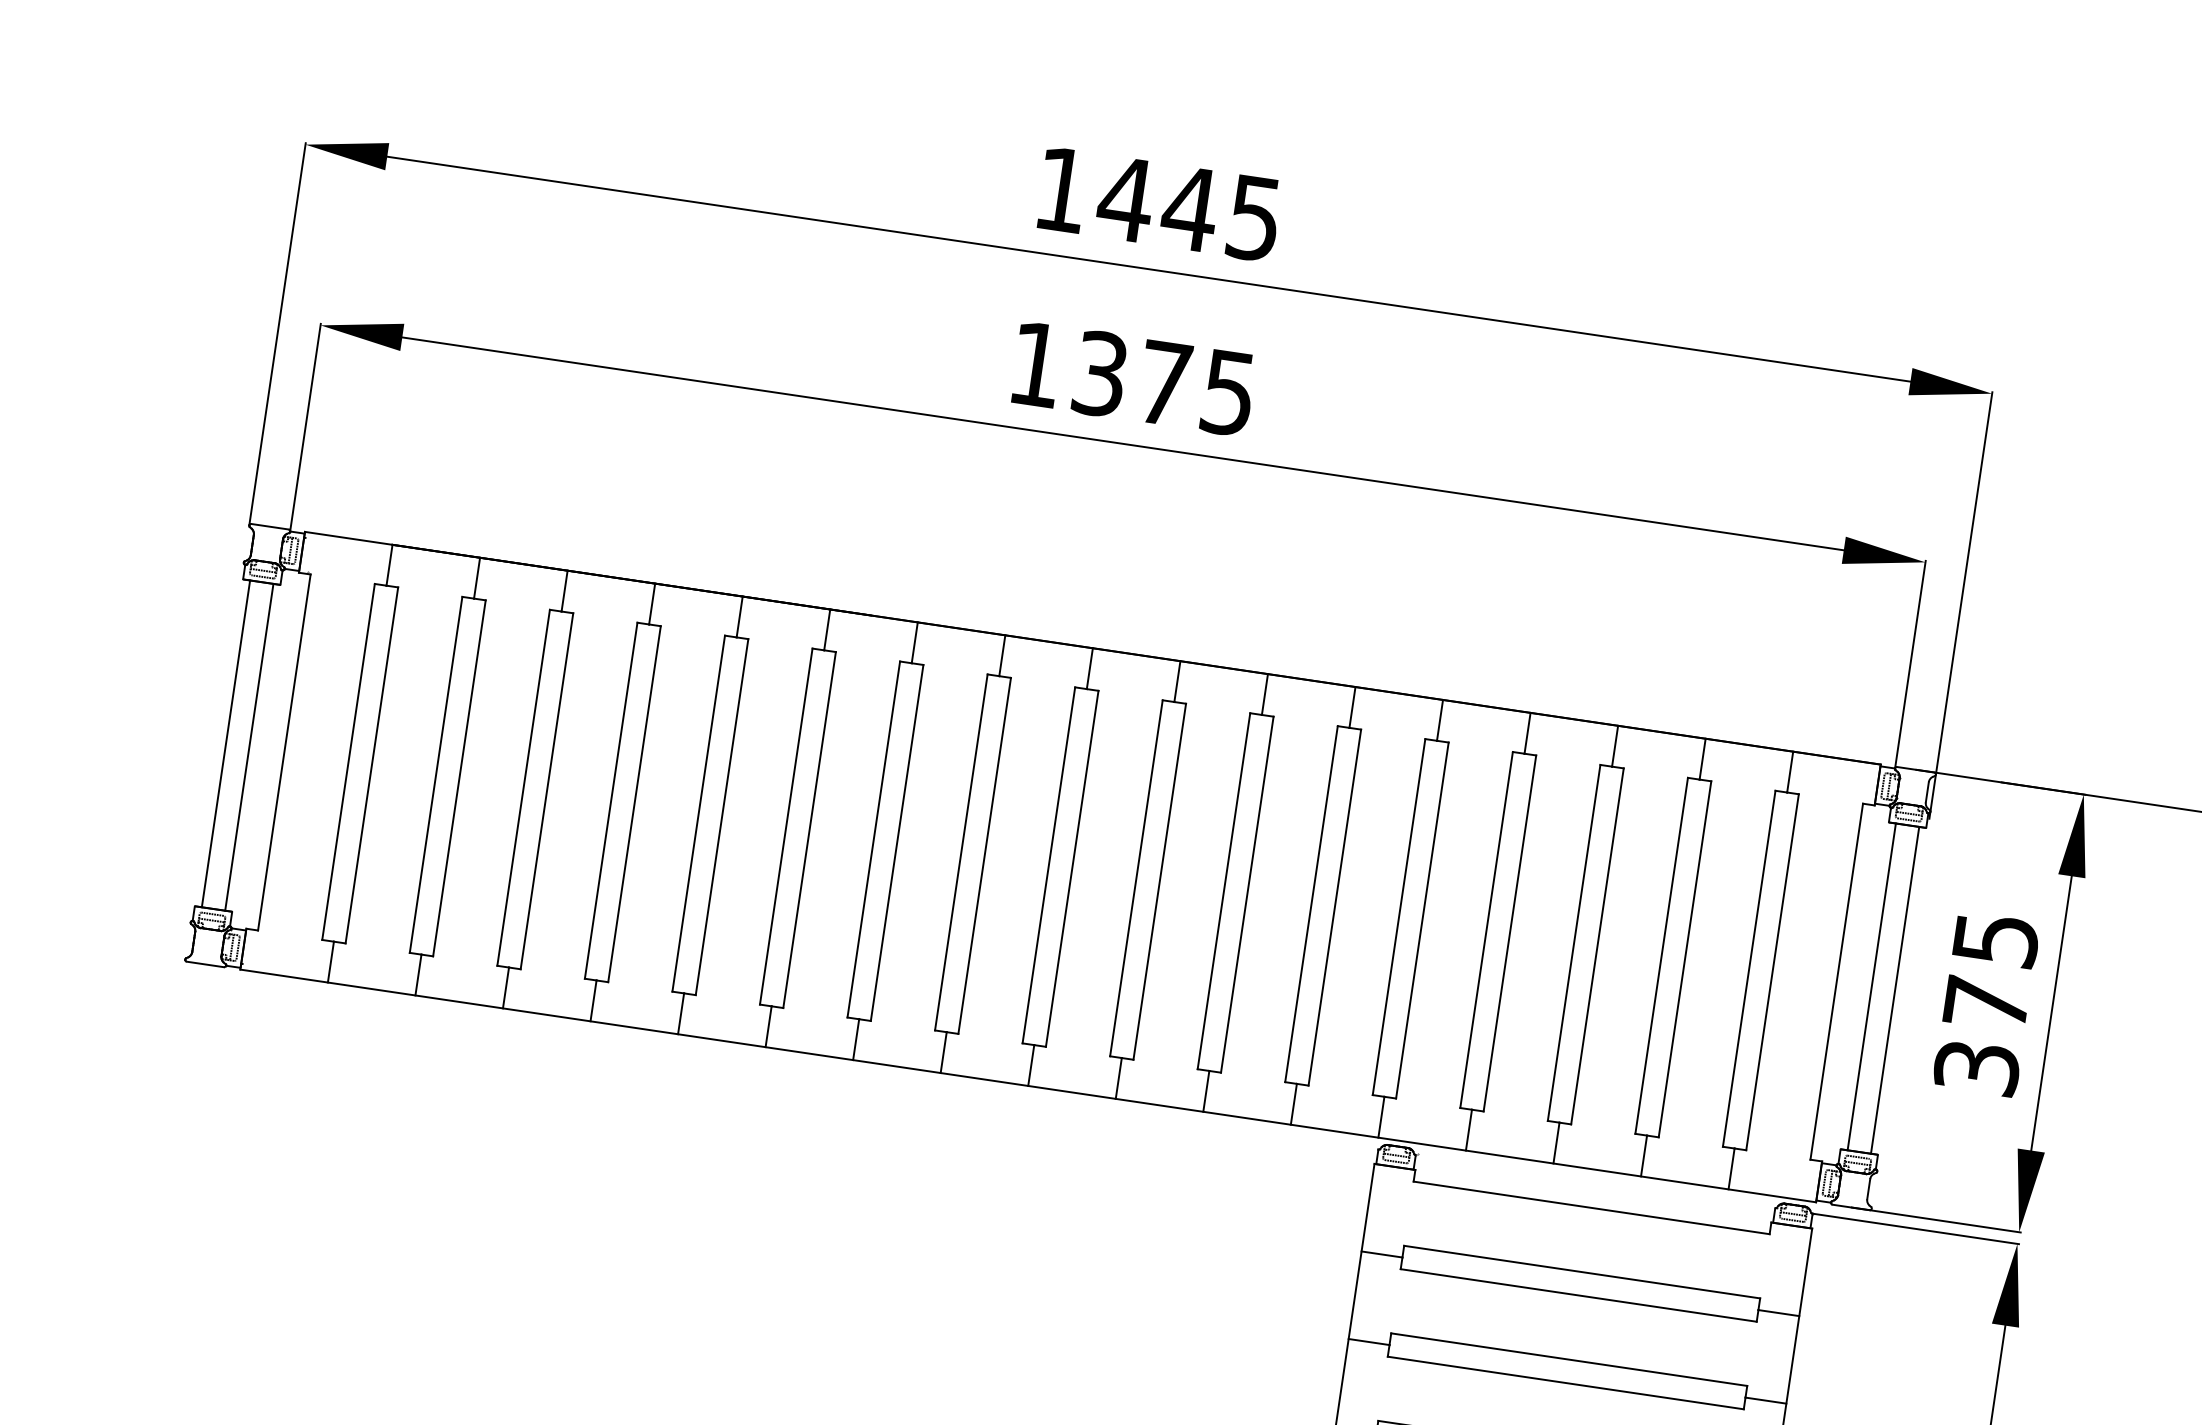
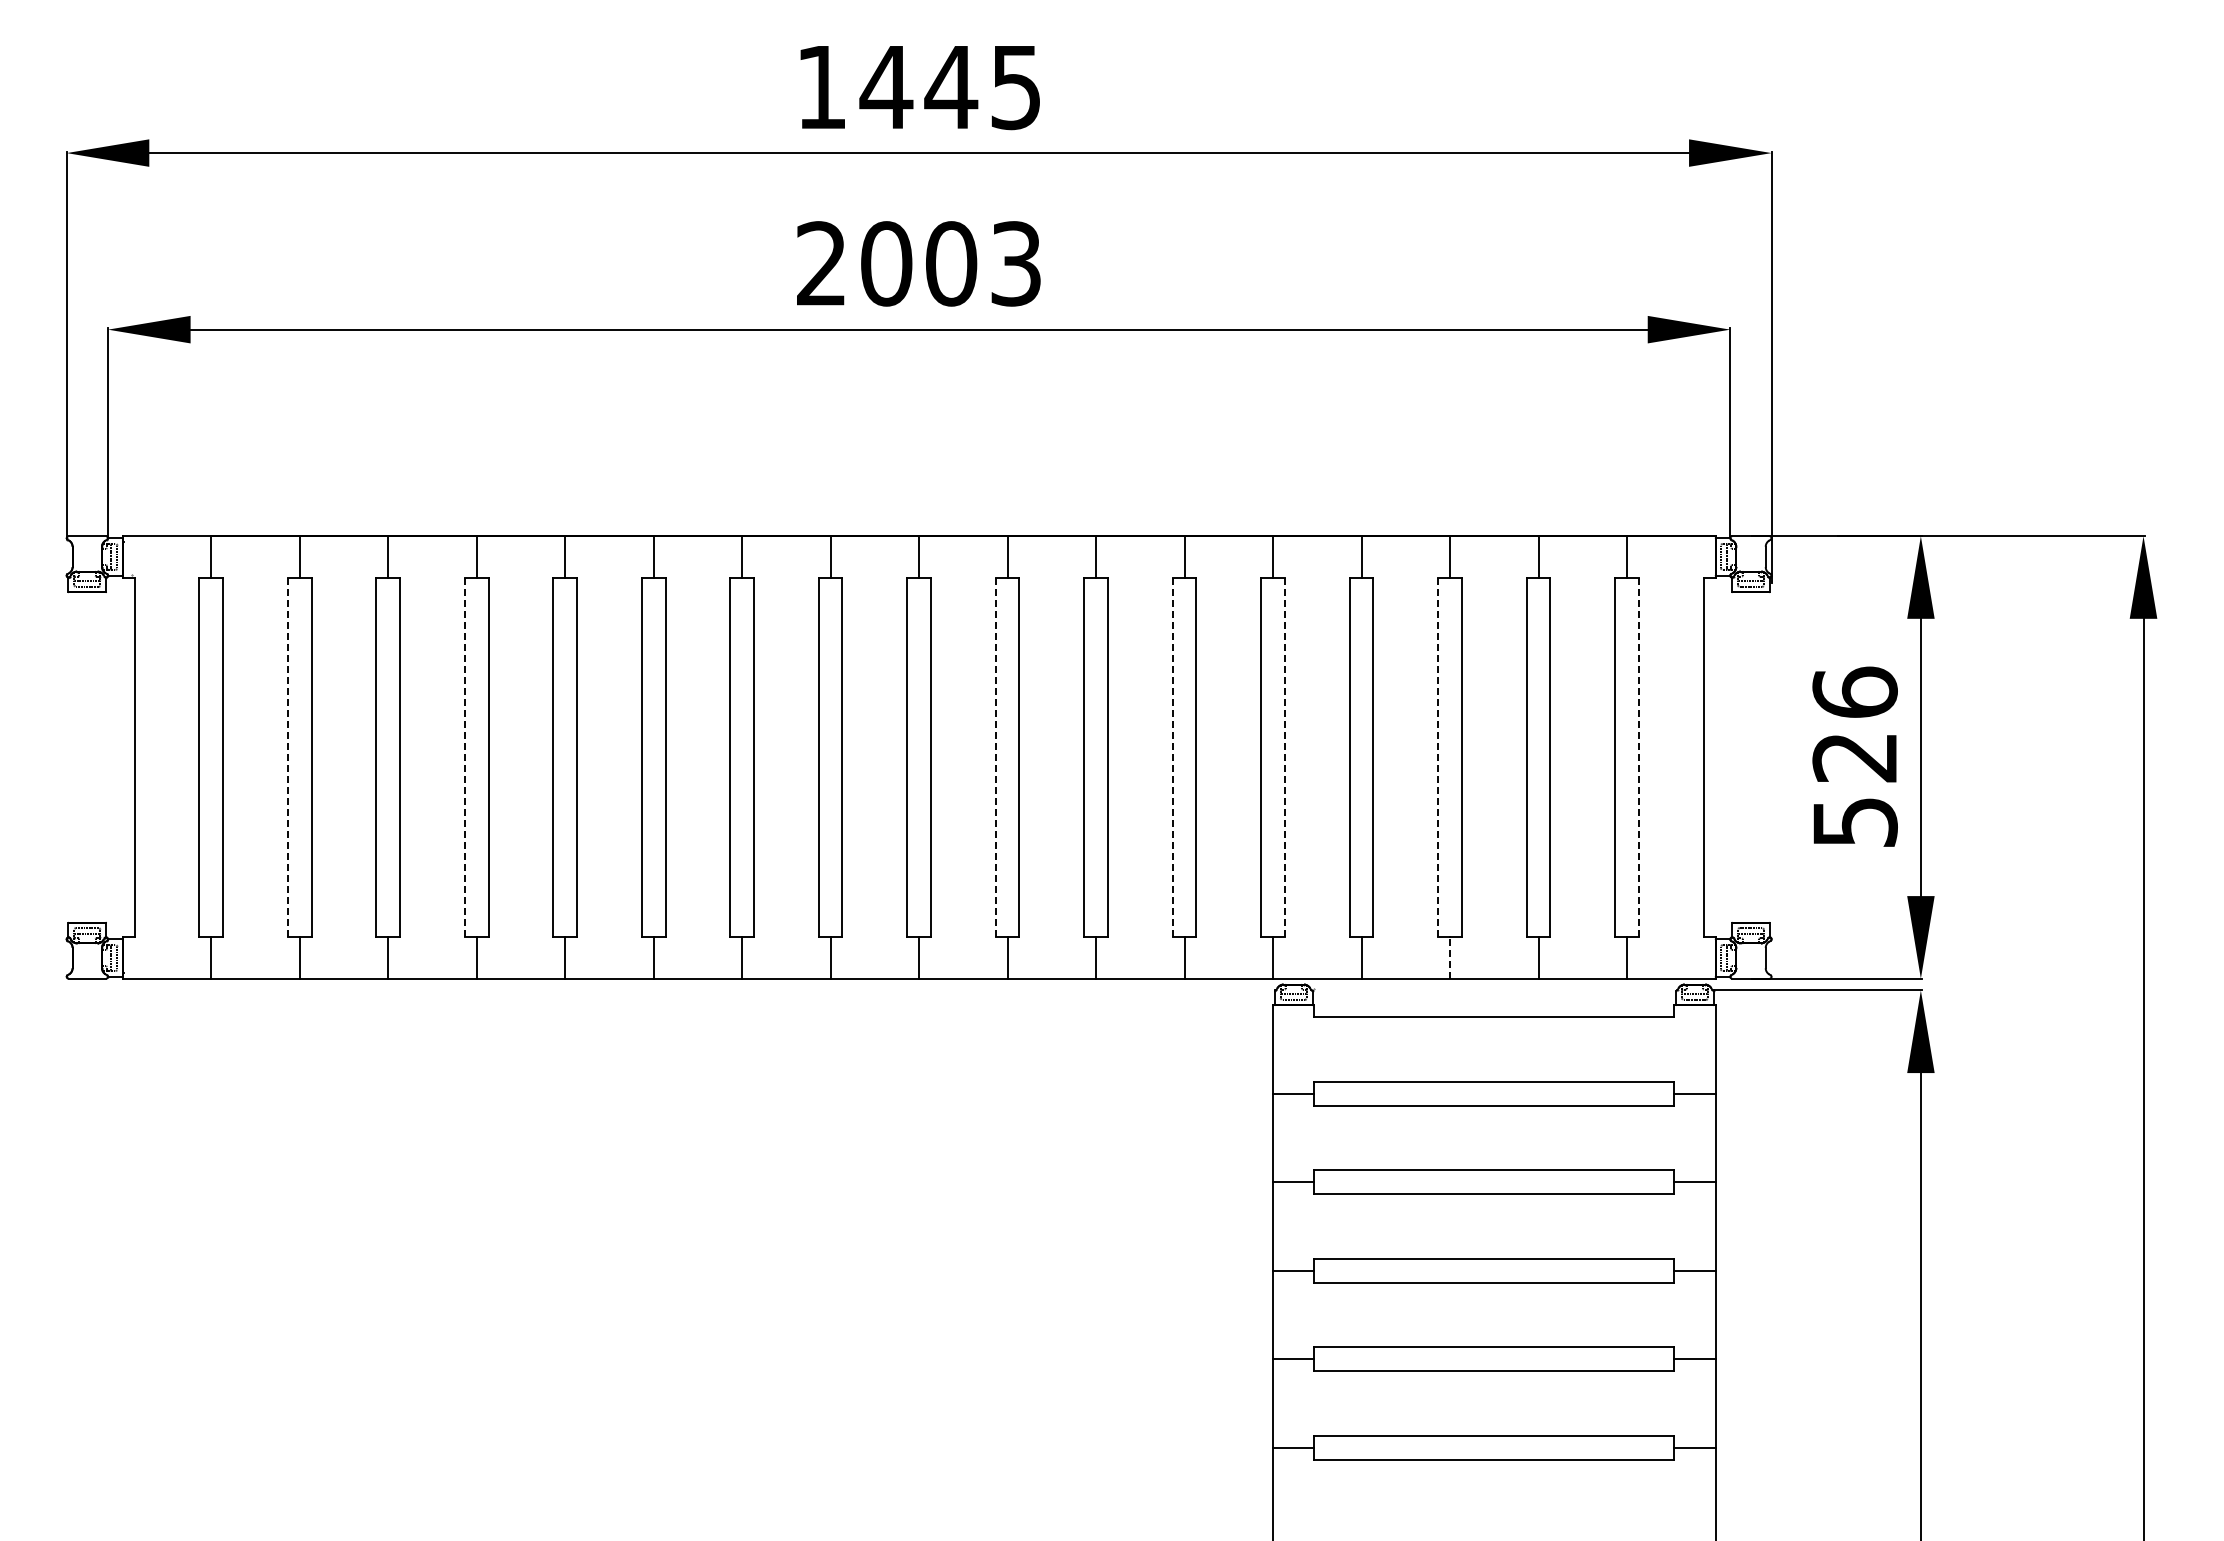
text: (1132, 378) -> (918, 263), 1375 -> 2003
line: (225, 743) -> (75, 757), removed
line: (249, 747) -> (99, 757), removed
line: (435, 774) -> (287, 757), solid -> dashed
line: (610, 800) -> (464, 757), solid -> dashed
line: (1136, 878) -> (995, 757), solid -> dashed
line: (1311, 904) -> (1172, 757), solid -> dashed
line: (1421, 920) -> (1284, 757), solid -> dashed
line: (1574, 942) -> (1438, 757), solid -> dashed
line: (1772, 972) -> (1638, 757), solid -> dashed
line: (1872, 986) -> (1739, 757), removed
line: (1894, 990) -> (1762, 757), removed
text: (1985, 1002) -> (1854, 756), 375 -> 526
line: (1556, 1143) -> (1450, 958), solid -> dashed

